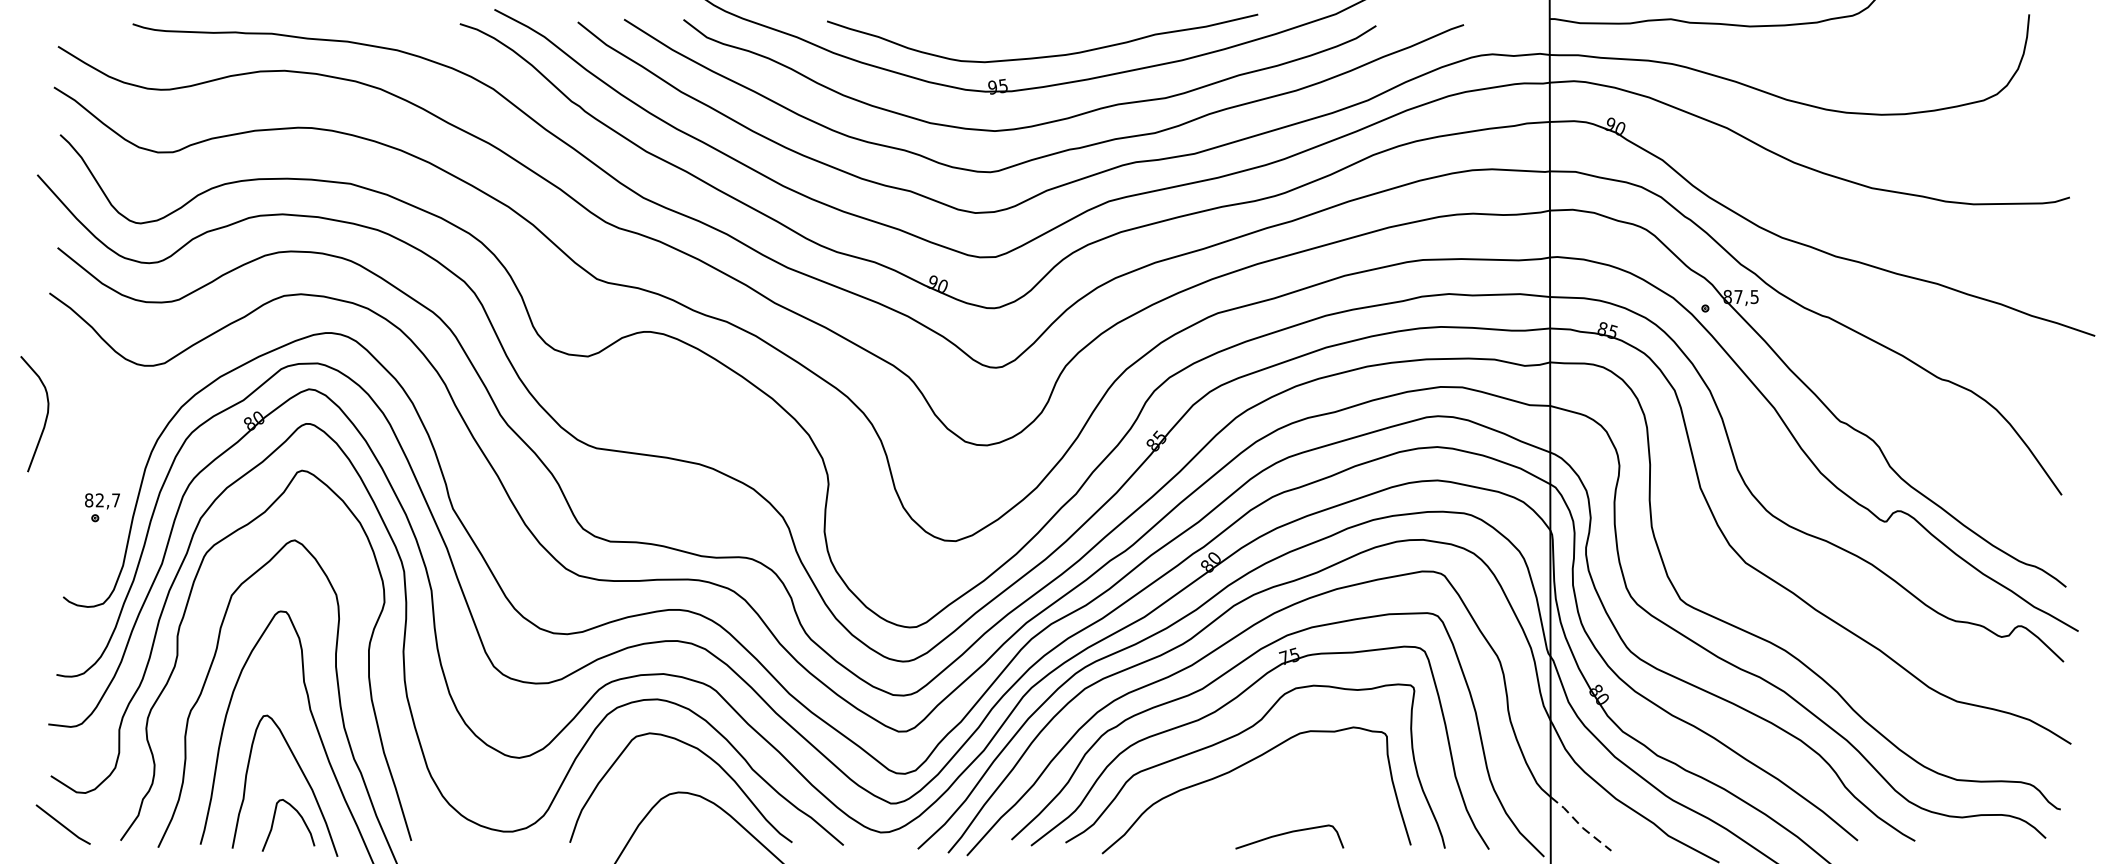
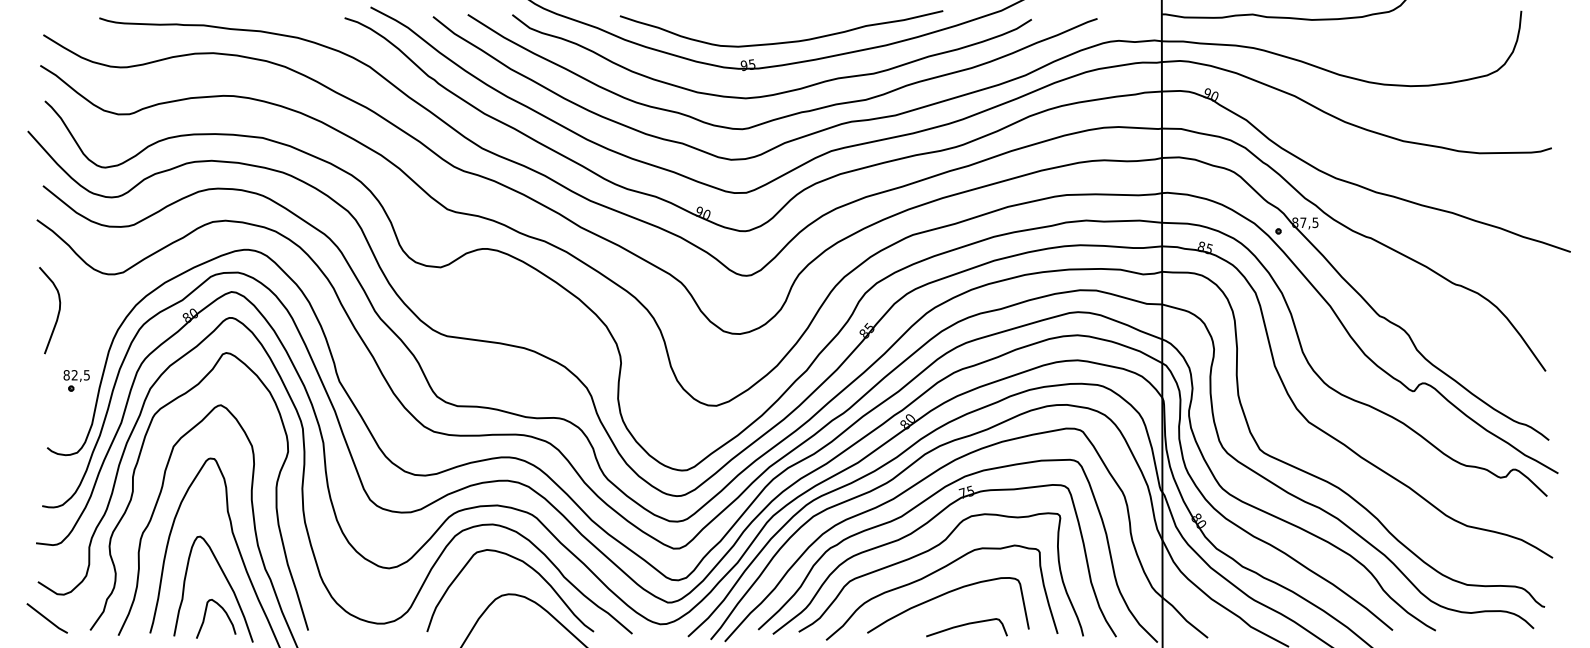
curve: (44, 417) -> (57, 313), moved
text: (115, 500) -> (86, 375), 82,7 -> 82,5
curve: (1262, 792) -> (946, 594), added
line: (1579, 824) -> (1184, 618), dashed -> solid

